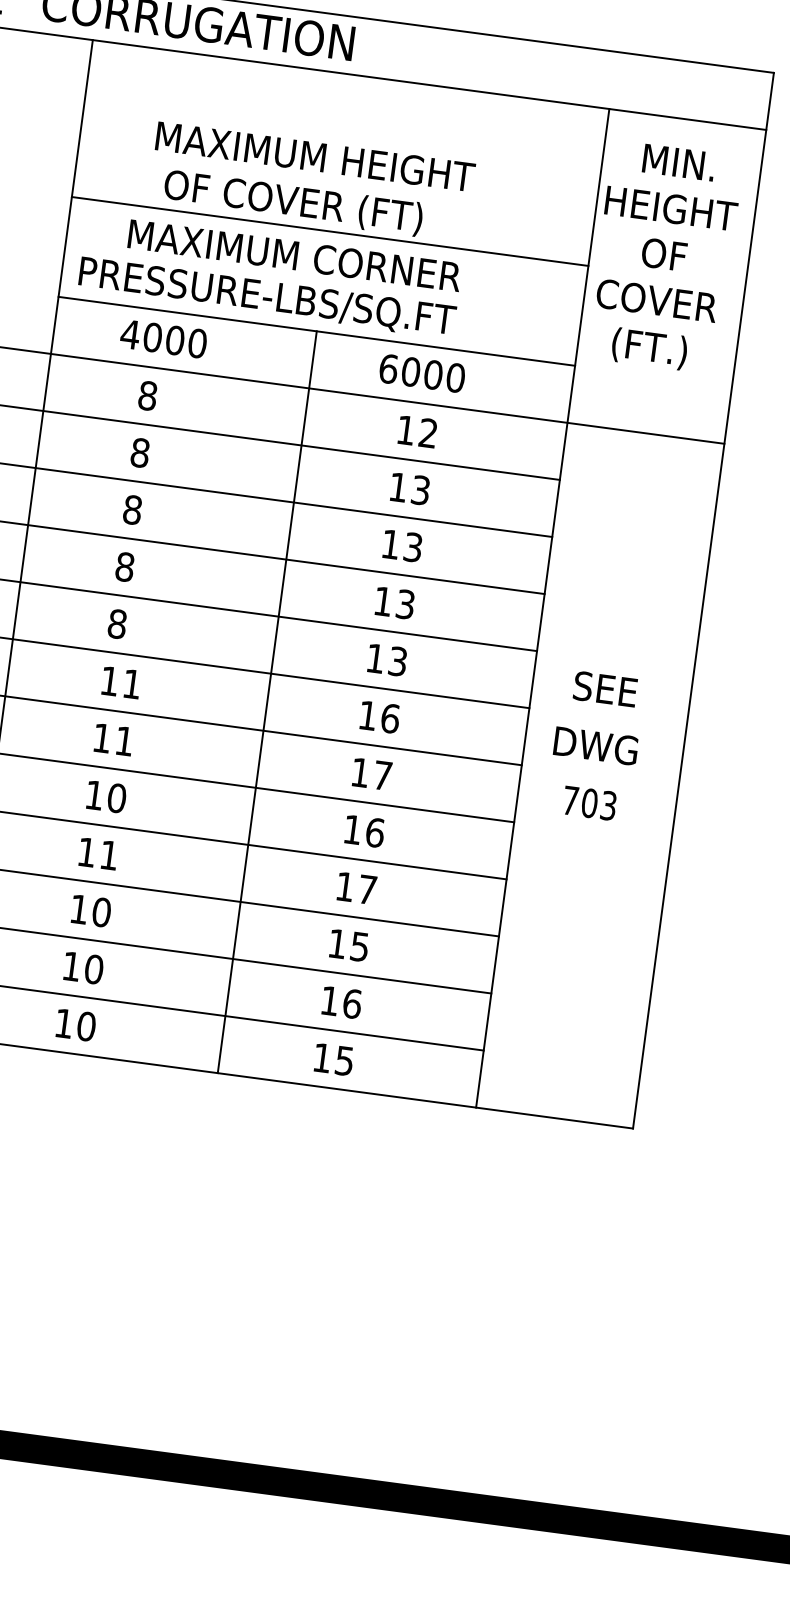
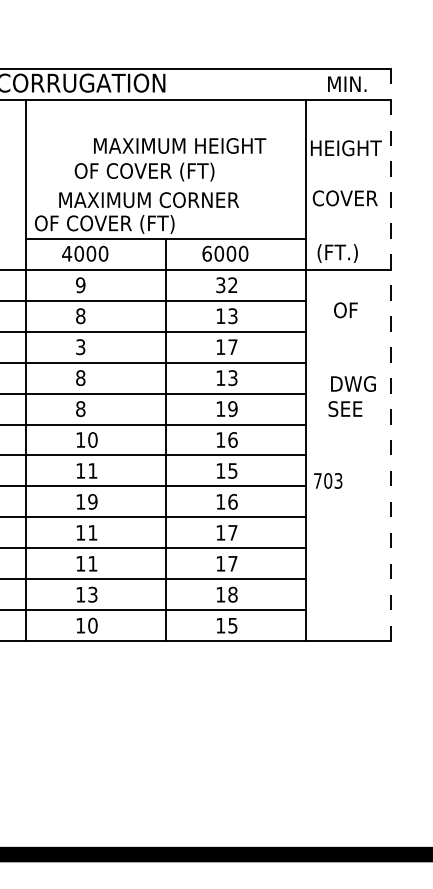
text: (316, 156) -> (180, 145), moved
text: (679, 161) -> (347, 83), moved
line: (330, 231) -> (166, 184), removed
text: (663, 254) -> (345, 310), moved
text: (265, 297) -> (136, 224), PRESSURE-LBS/SQ.FT -> OF COVER (FT)
text: (649, 348) -> (337, 253), moved
text: (147, 396) -> (80, 285), 8 -> 9
text: (405, 430) -> (220, 285), 12 -> 32
text: (132, 510) -> (80, 347), 8 -> 3
text: (412, 547) -> (232, 347), 13 -> 17
line: (703, 601) -> (391, 355), solid -> dashed
text: (397, 660) -> (232, 408), 13 -> 19
text: (131, 683) -> (92, 439), 11 -> 10
text: (596, 745) -> (353, 383), moved
text: (382, 774) -> (232, 470), 17 -> 15
text: (116, 797) -> (92, 501), 10 -> 19
text: (590, 802) -> (328, 480), moved
text: (101, 911) -> (92, 563), 10 -> 11
text: (359, 946) -> (232, 563), 15 -> 17
text: (93, 968) -> (92, 594), 10 -> 13
text: (351, 1003) -> (232, 594), 16 -> 18

